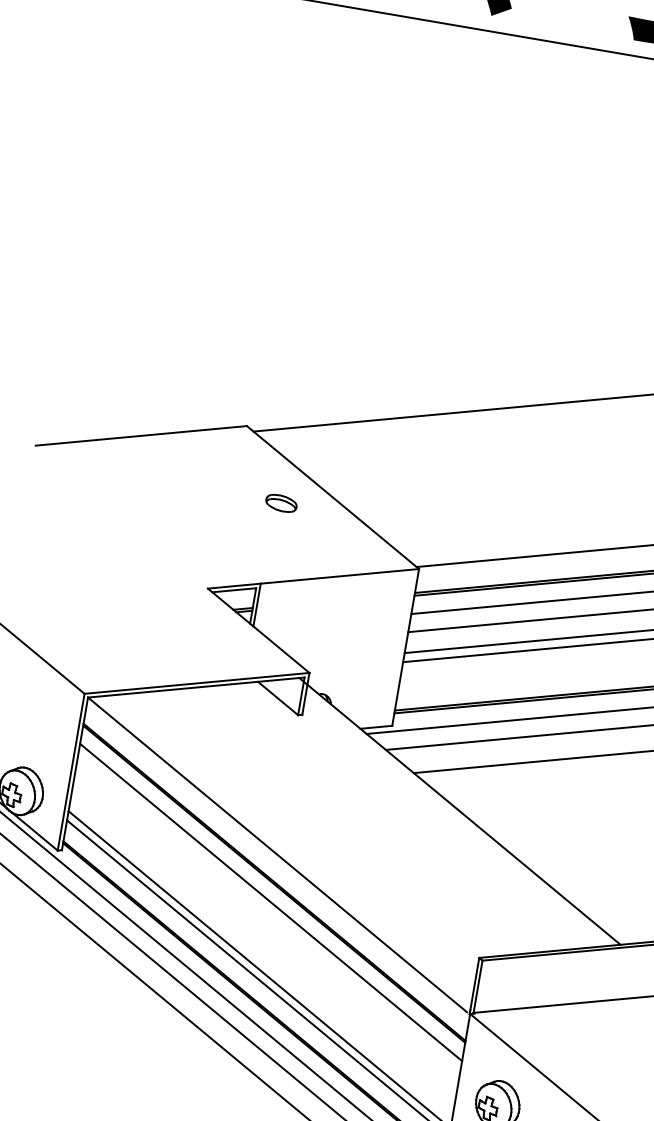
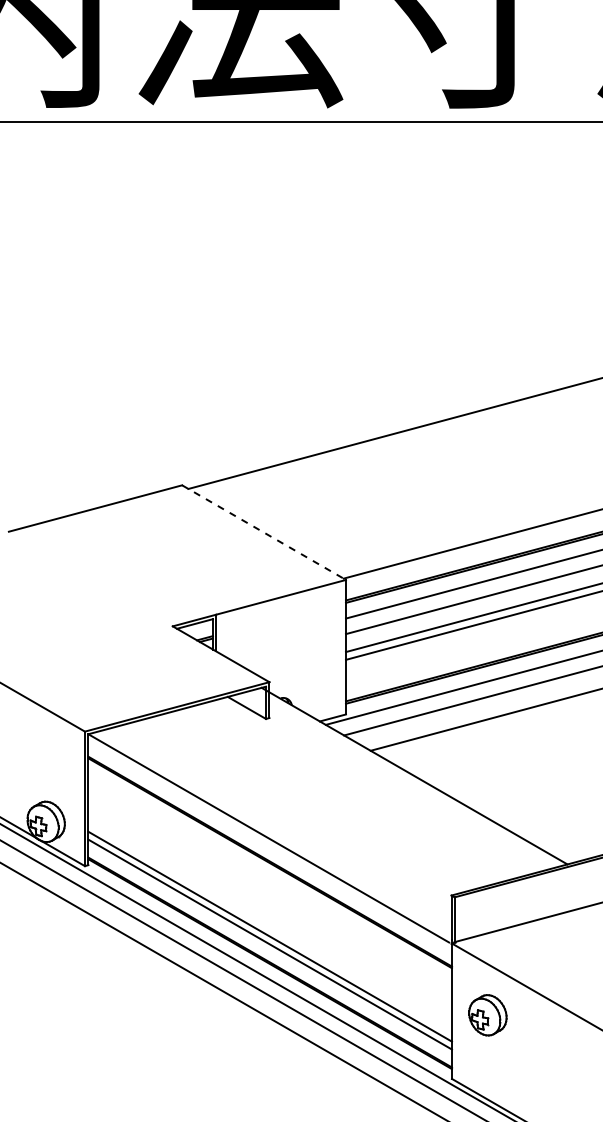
line: (333, 497) -> (264, 532), solid -> dashed
part: (281, 502) -> (221, 544), removed
line: (270, 901) -> (269, 878), removed

